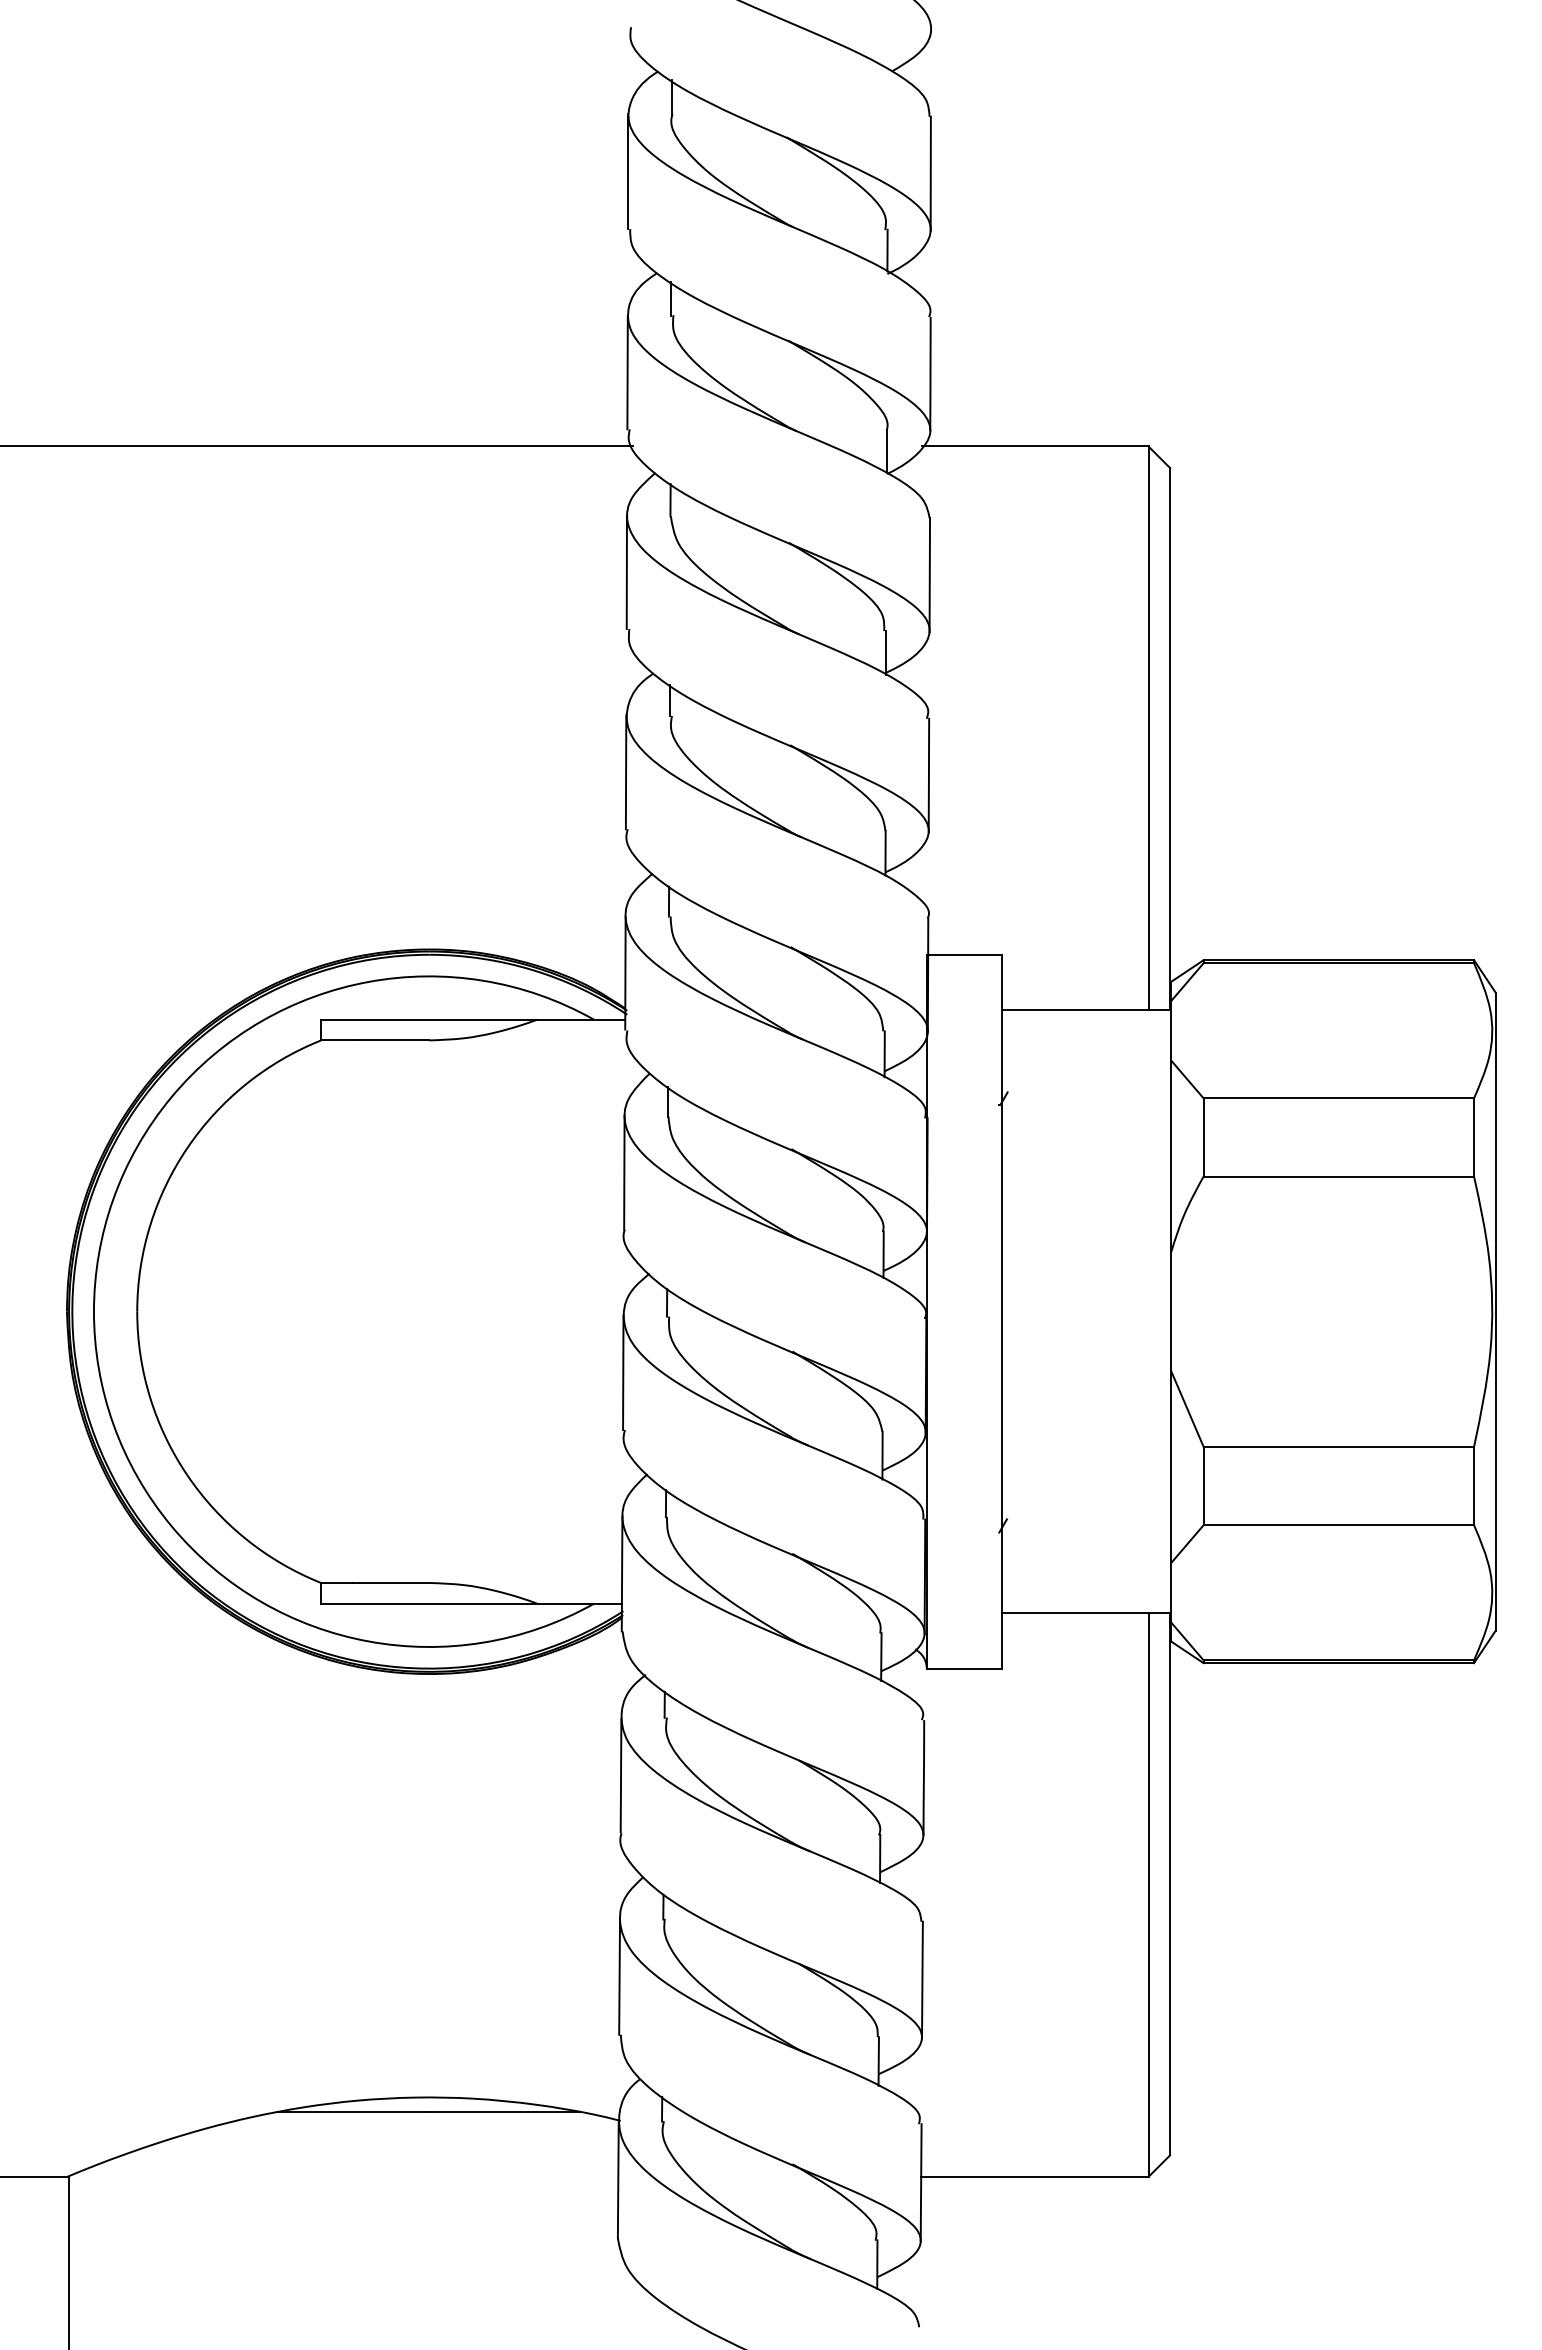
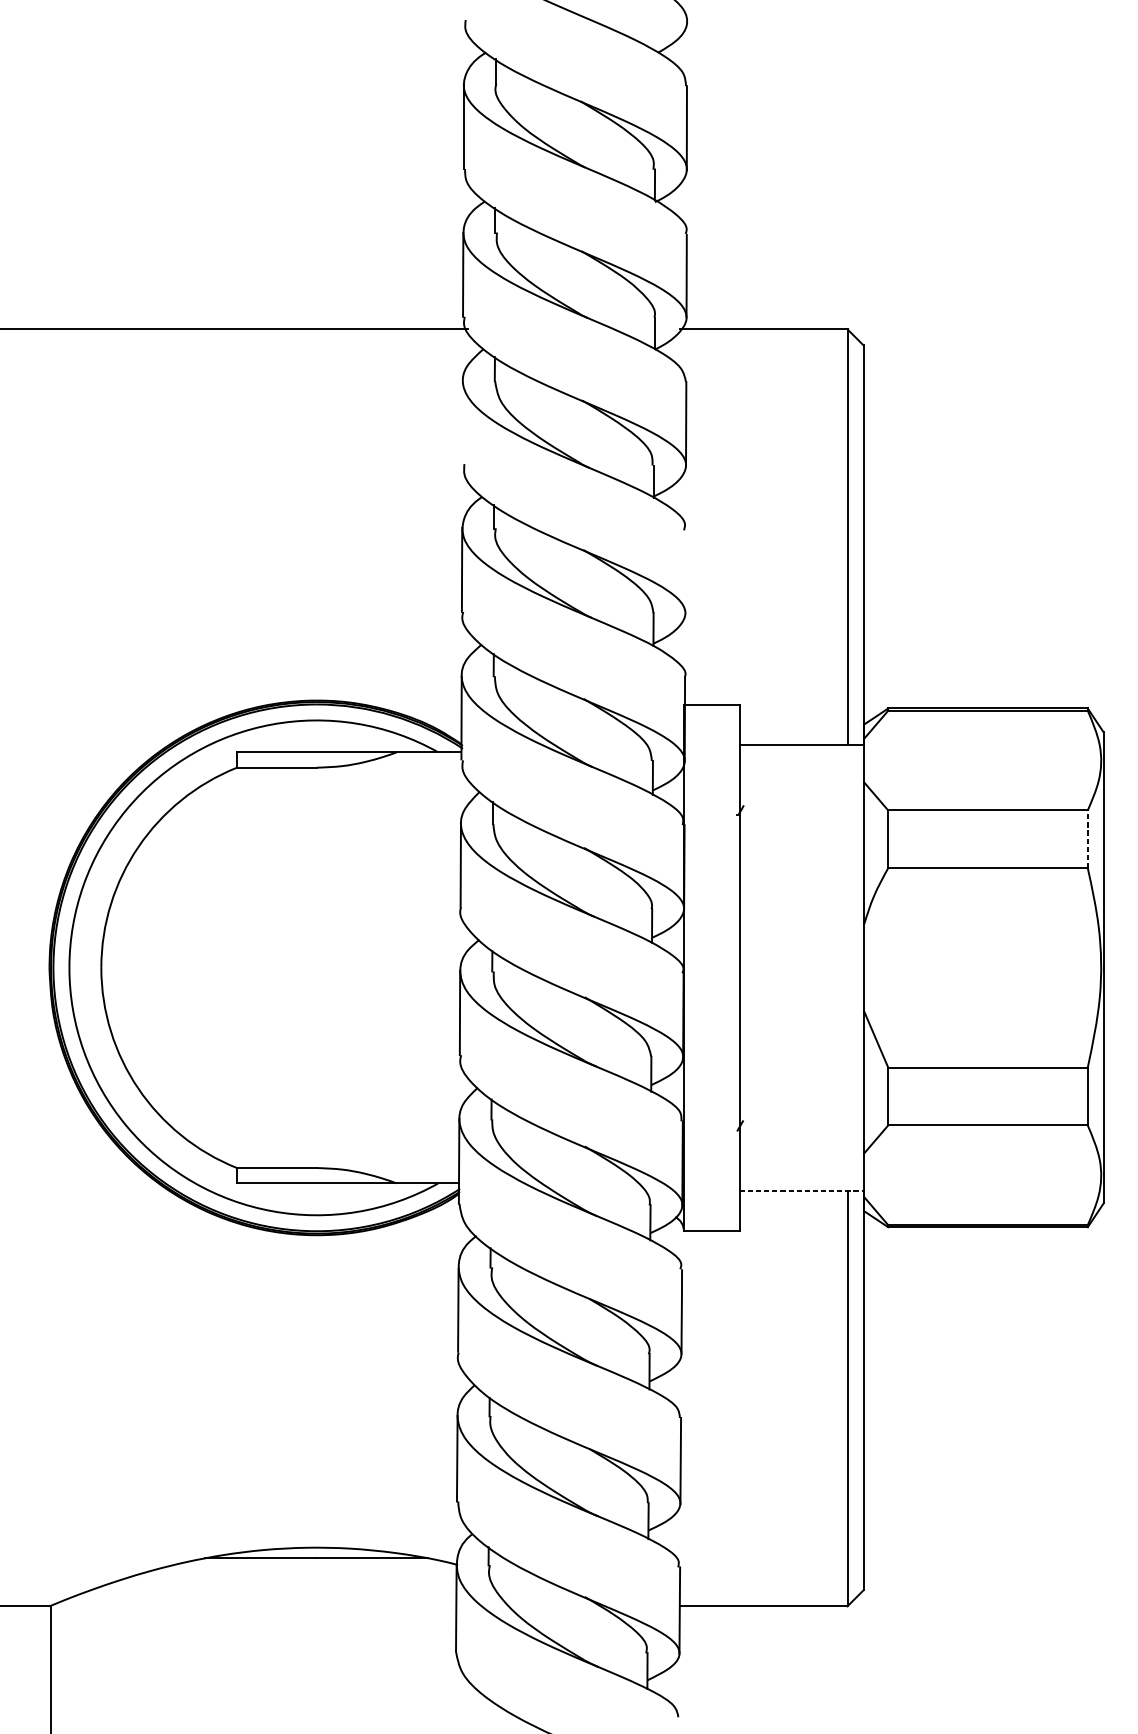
line: (626, 572) -> (462, 422), removed
line: (928, 775) -> (685, 572), removed
line: (1474, 1136) -> (1088, 838), solid -> dashed
line: (1087, 1613) -> (802, 1190), solid -> dashed

